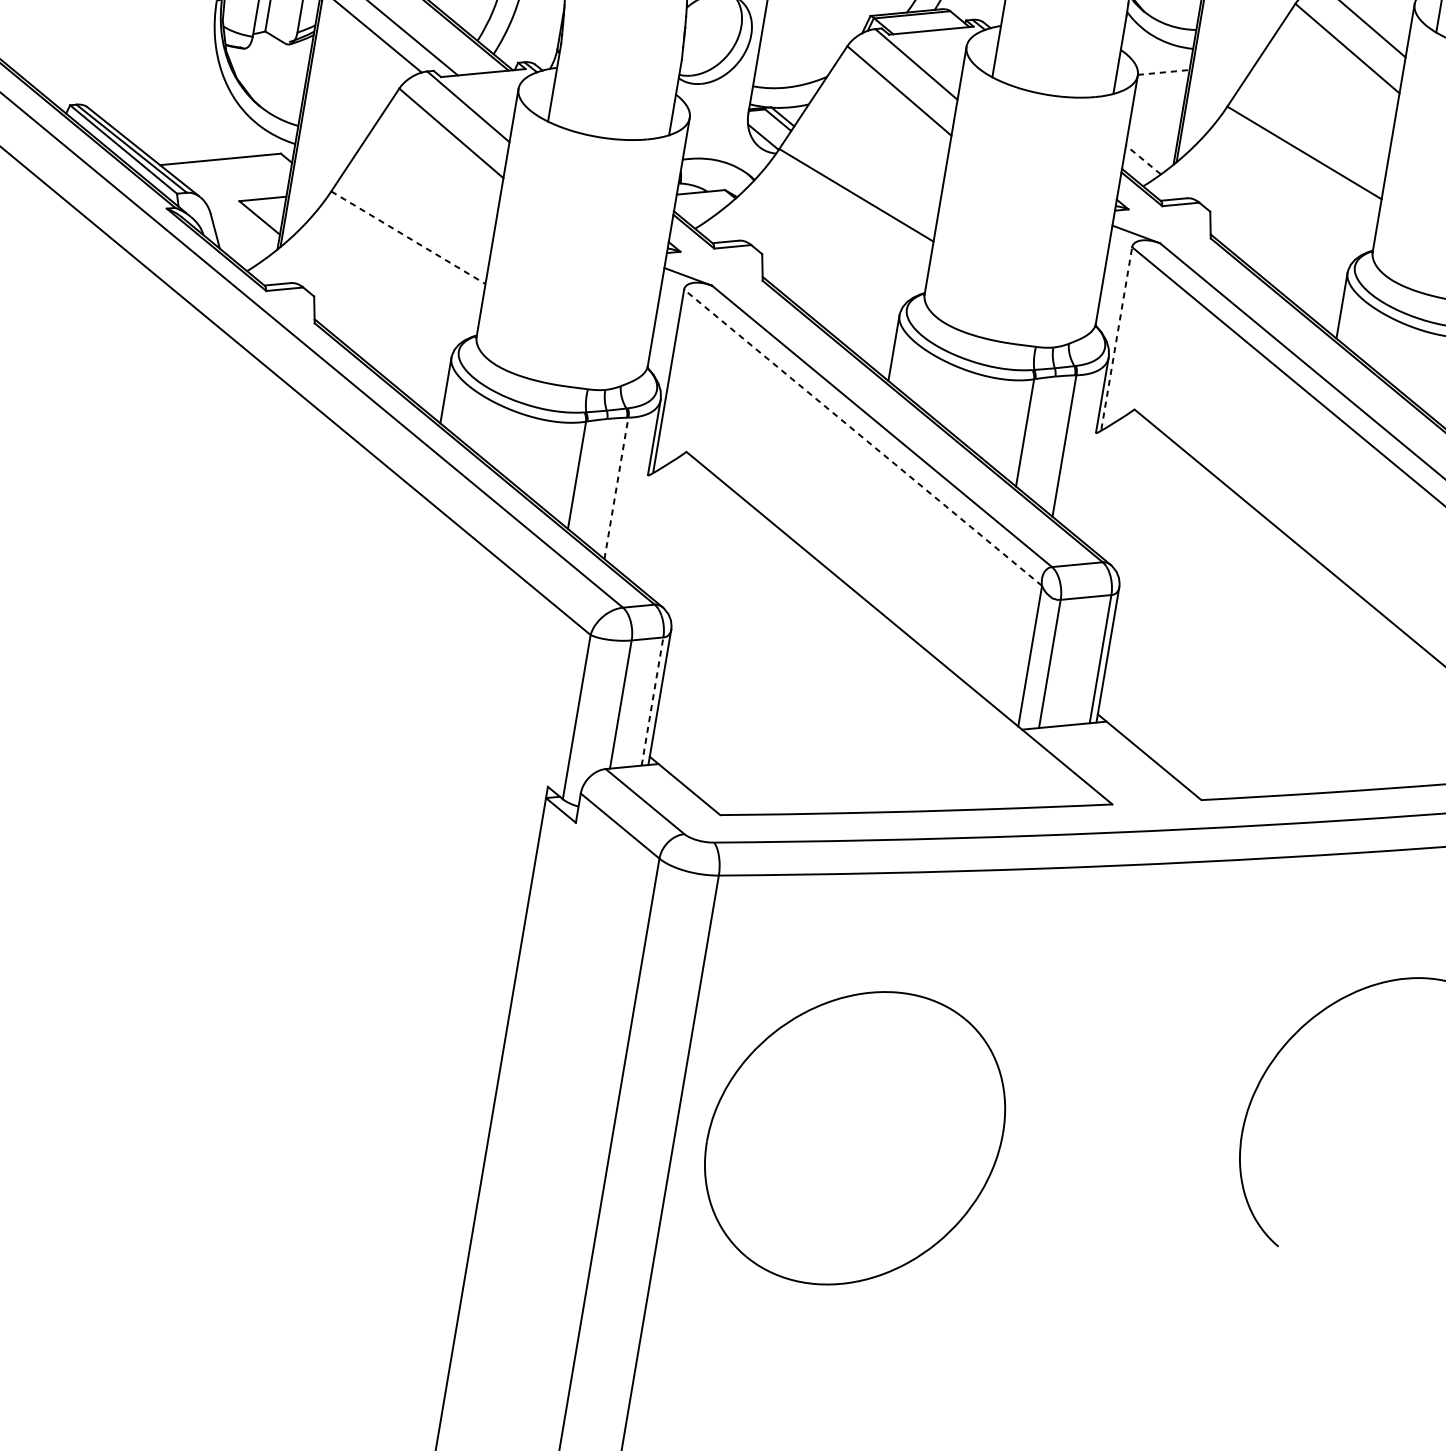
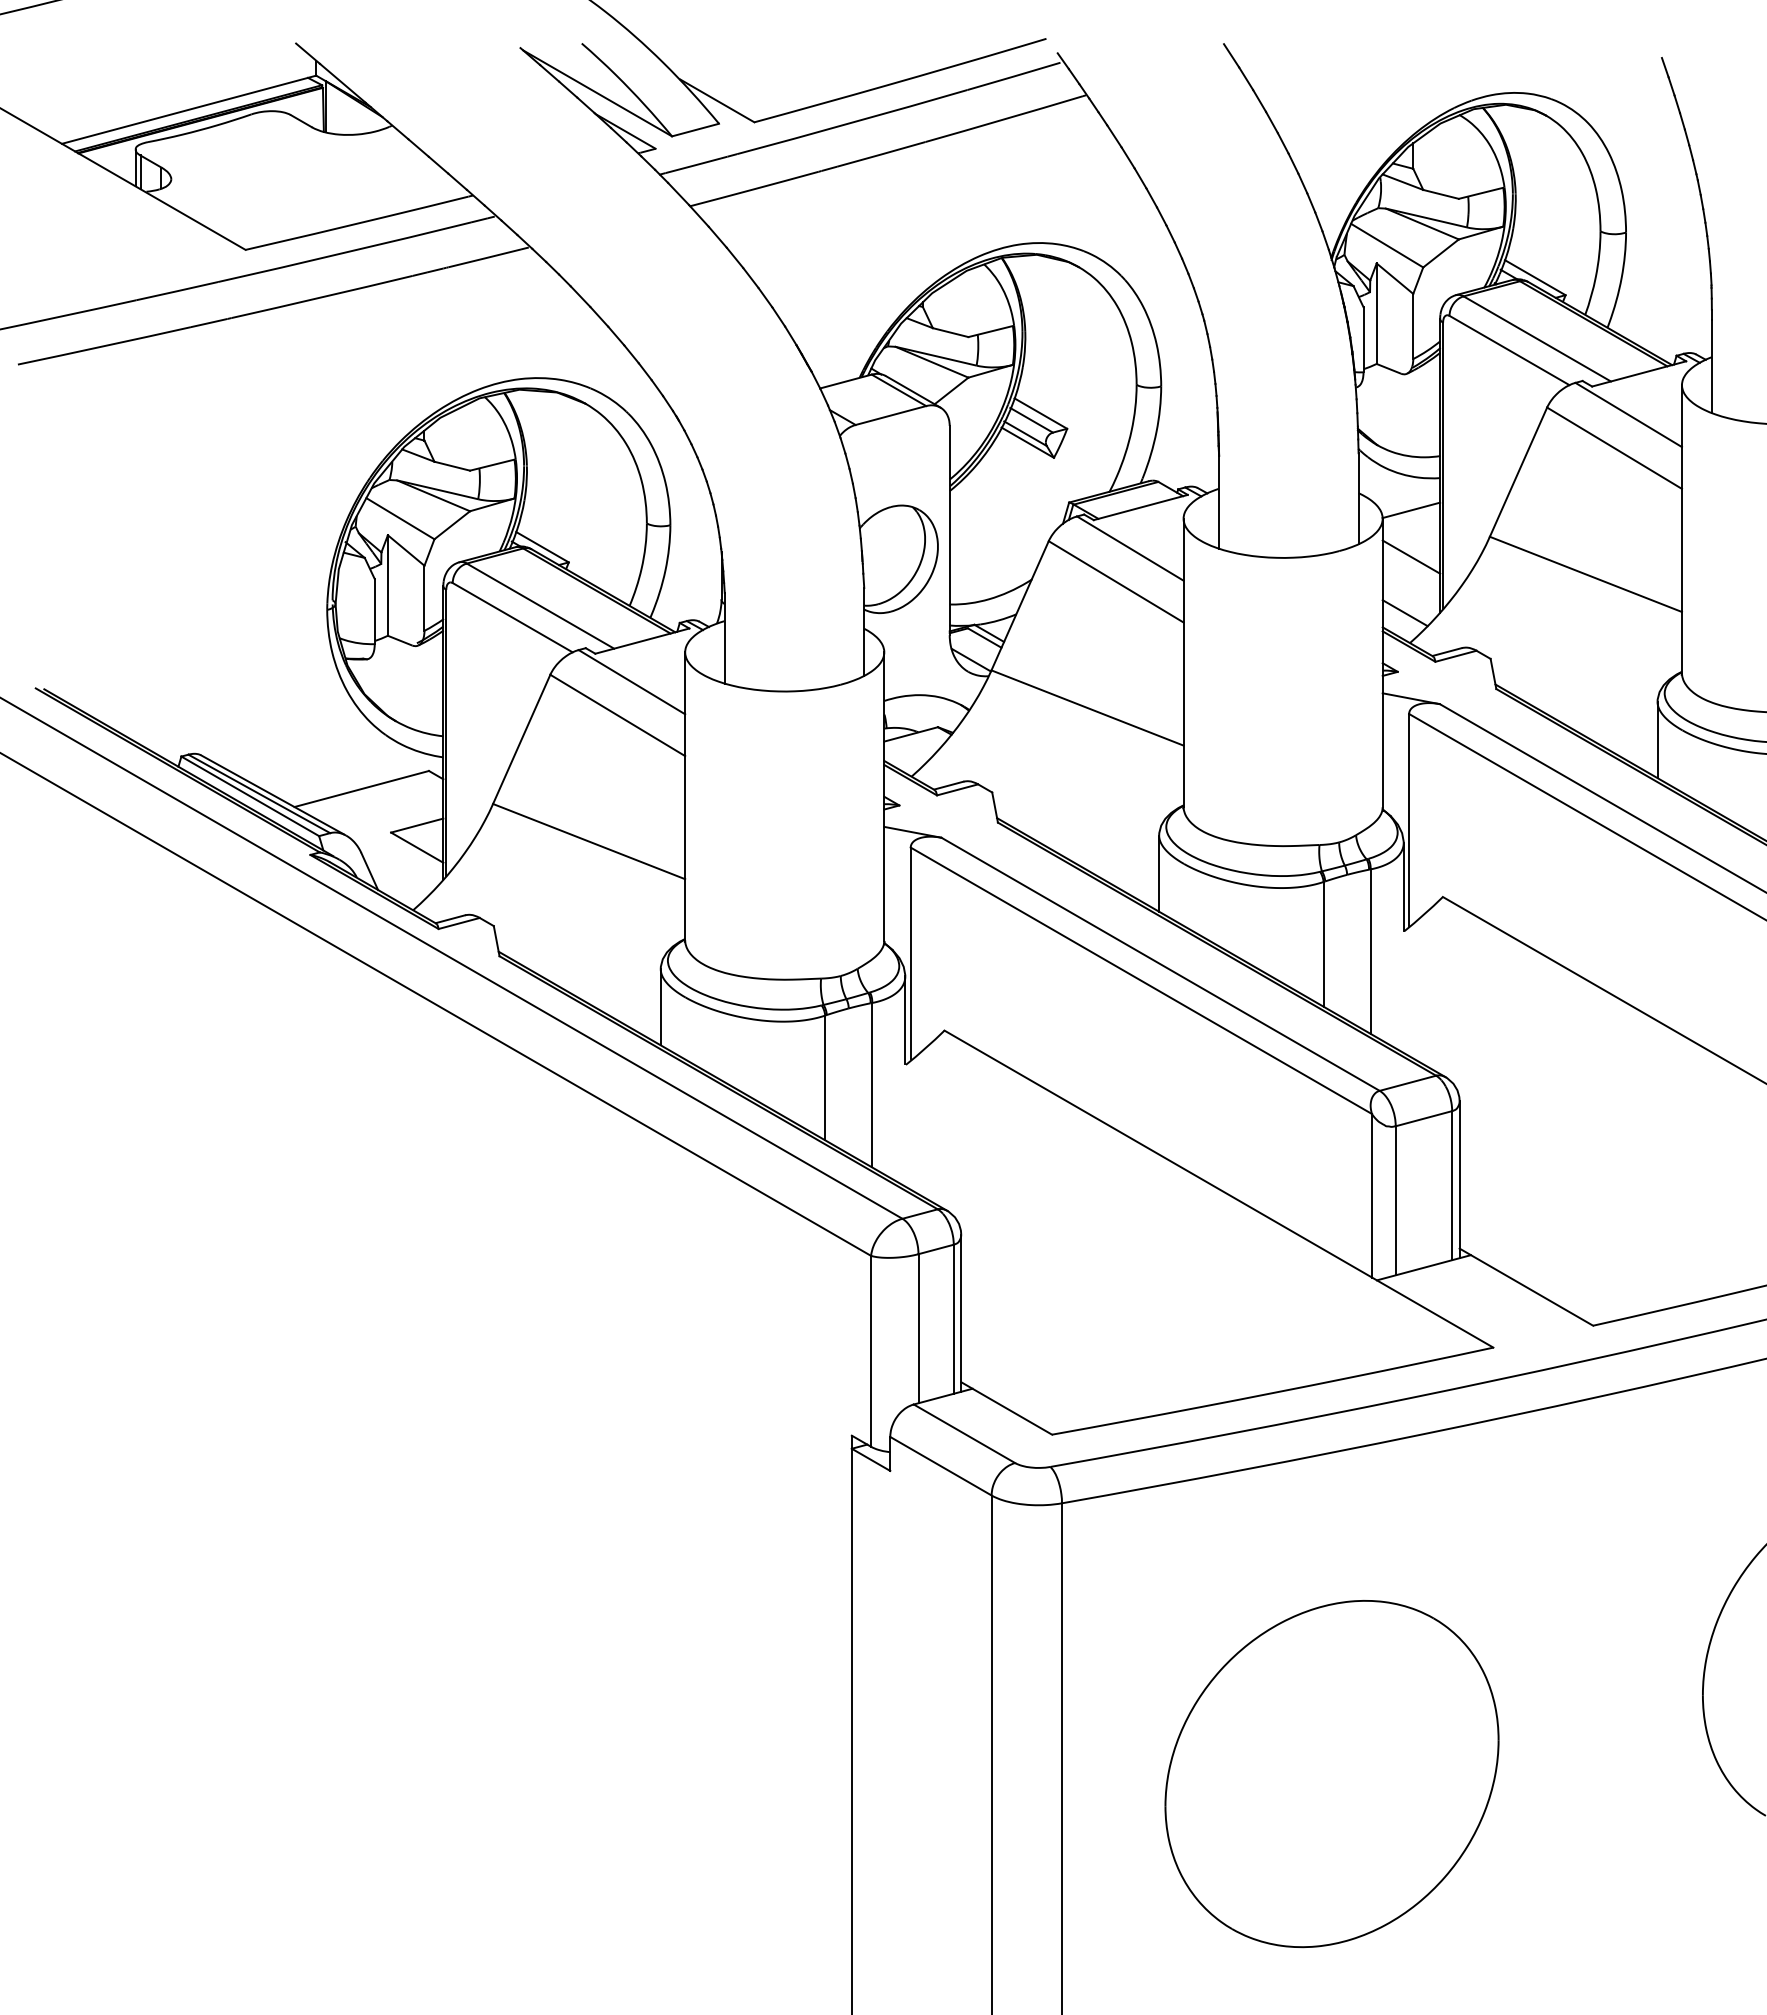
line: (1163, 72) -> (1411, 510), dashed -> solid
line: (1157, 112) -> (1411, 556), added
line: (1143, 160) -> (1405, 613), dashed -> solid
line: (408, 237) -> (589, 841), dashed -> solid
line: (1117, 338) -> (1409, 819), dashed -> solid
line: (862, 437) -> (1140, 980), dashed -> solid
line: (616, 487) -> (872, 1084), dashed -> solid
line: (652, 701) -> (953, 1319), dashed -> solid
part: (854, 1138) -> (1331, 1774), moved

